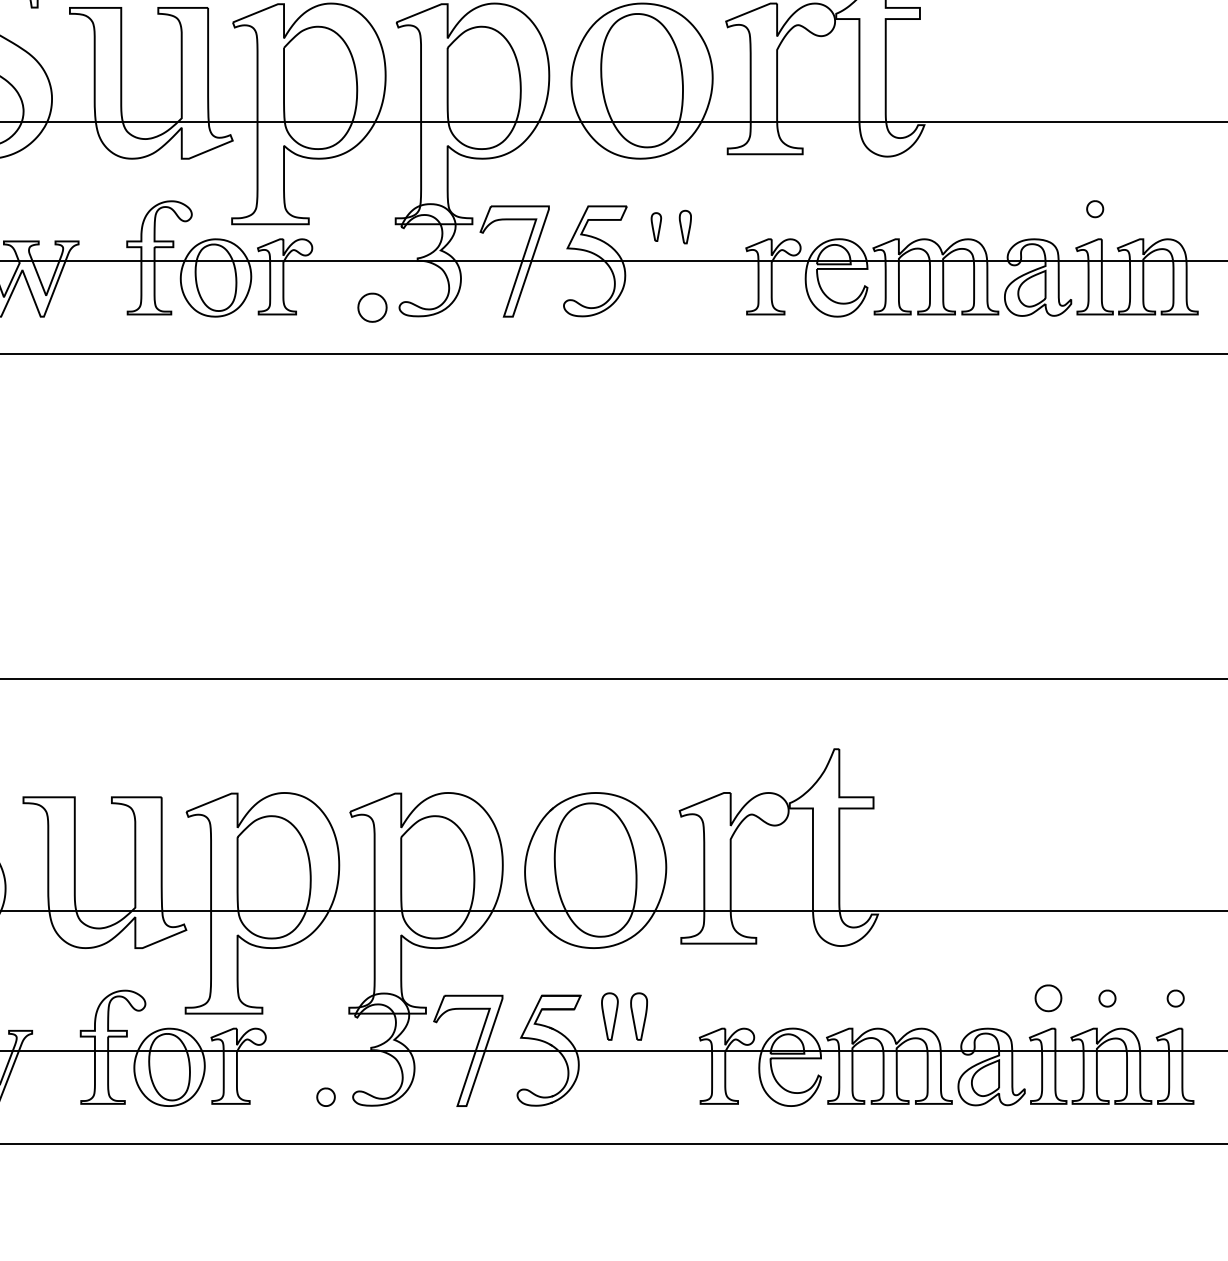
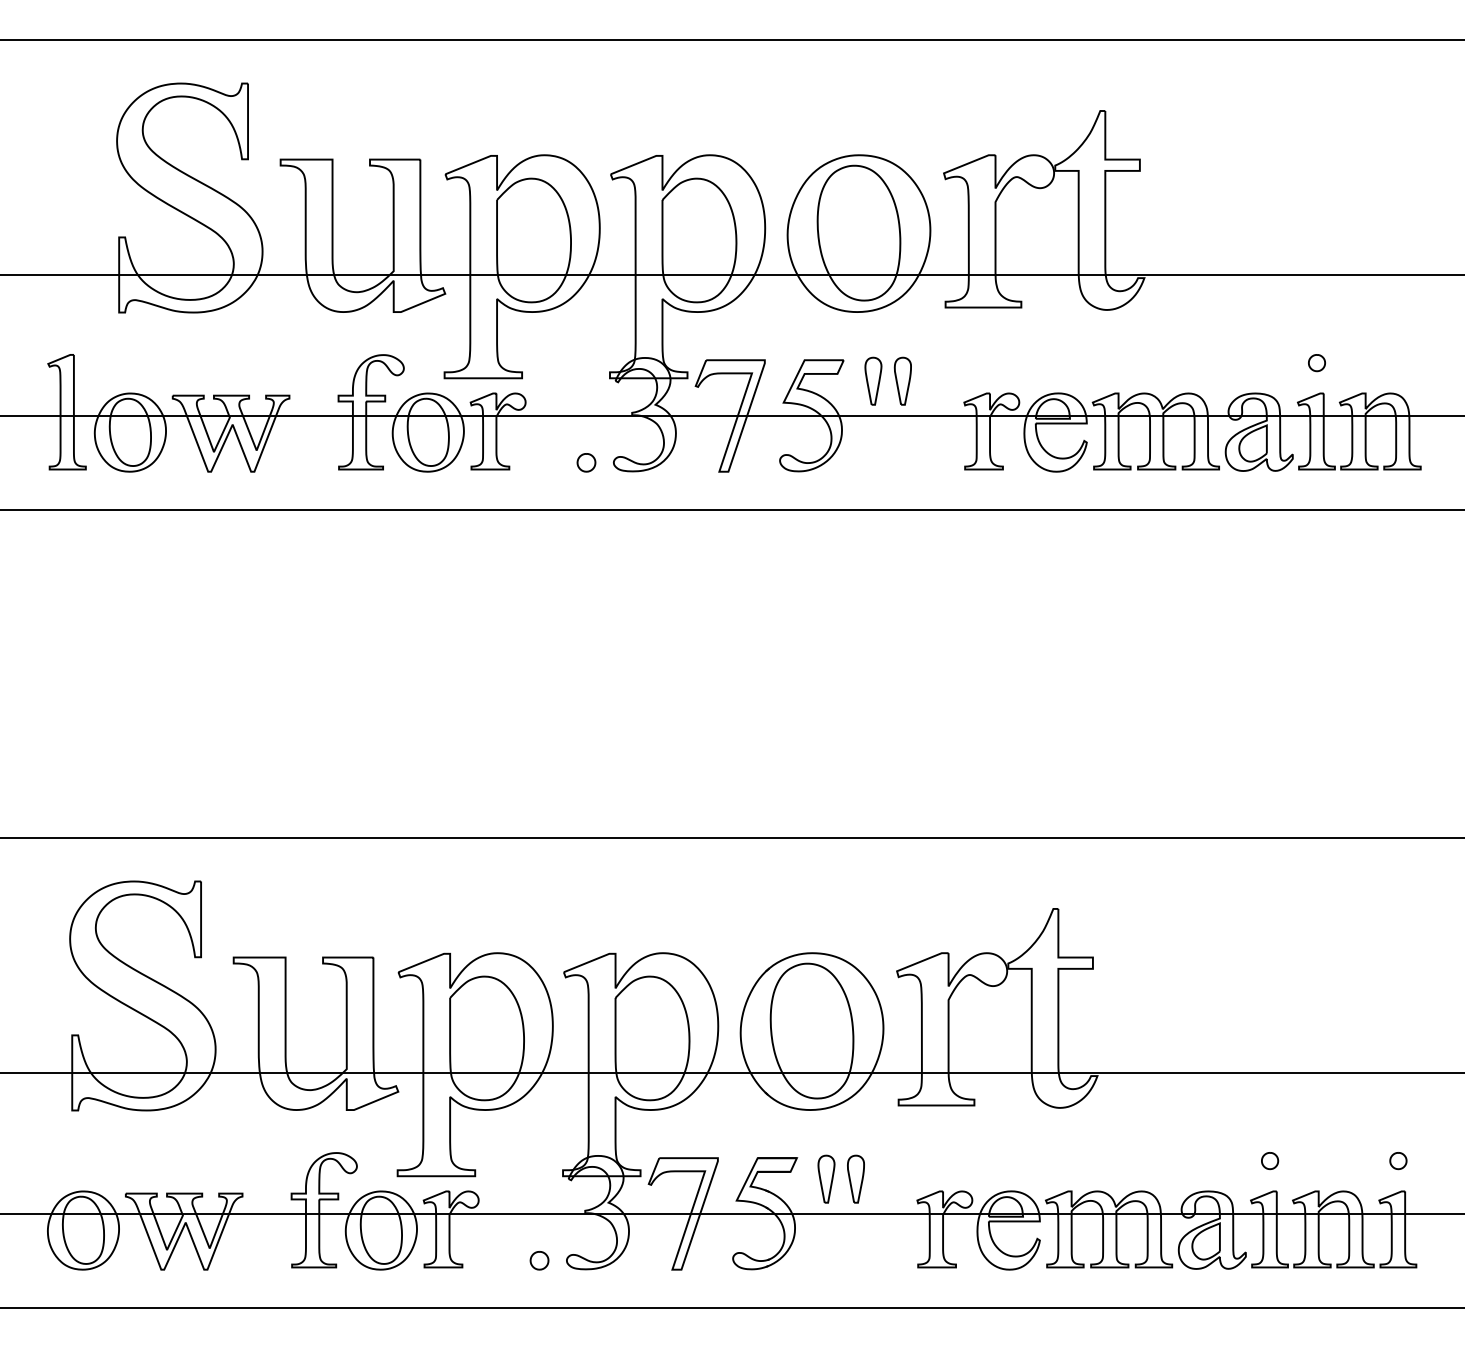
part: (656, 226) -> (873, 380), size x1.67
part: (685, 226) -> (902, 380), size x1.43
part: (372, 307) -> (586, 462), size x0.62
part: (1049, 999) -> (1270, 1161), size x0.62
part: (1107, 999) -> (1329, 1161), removed

